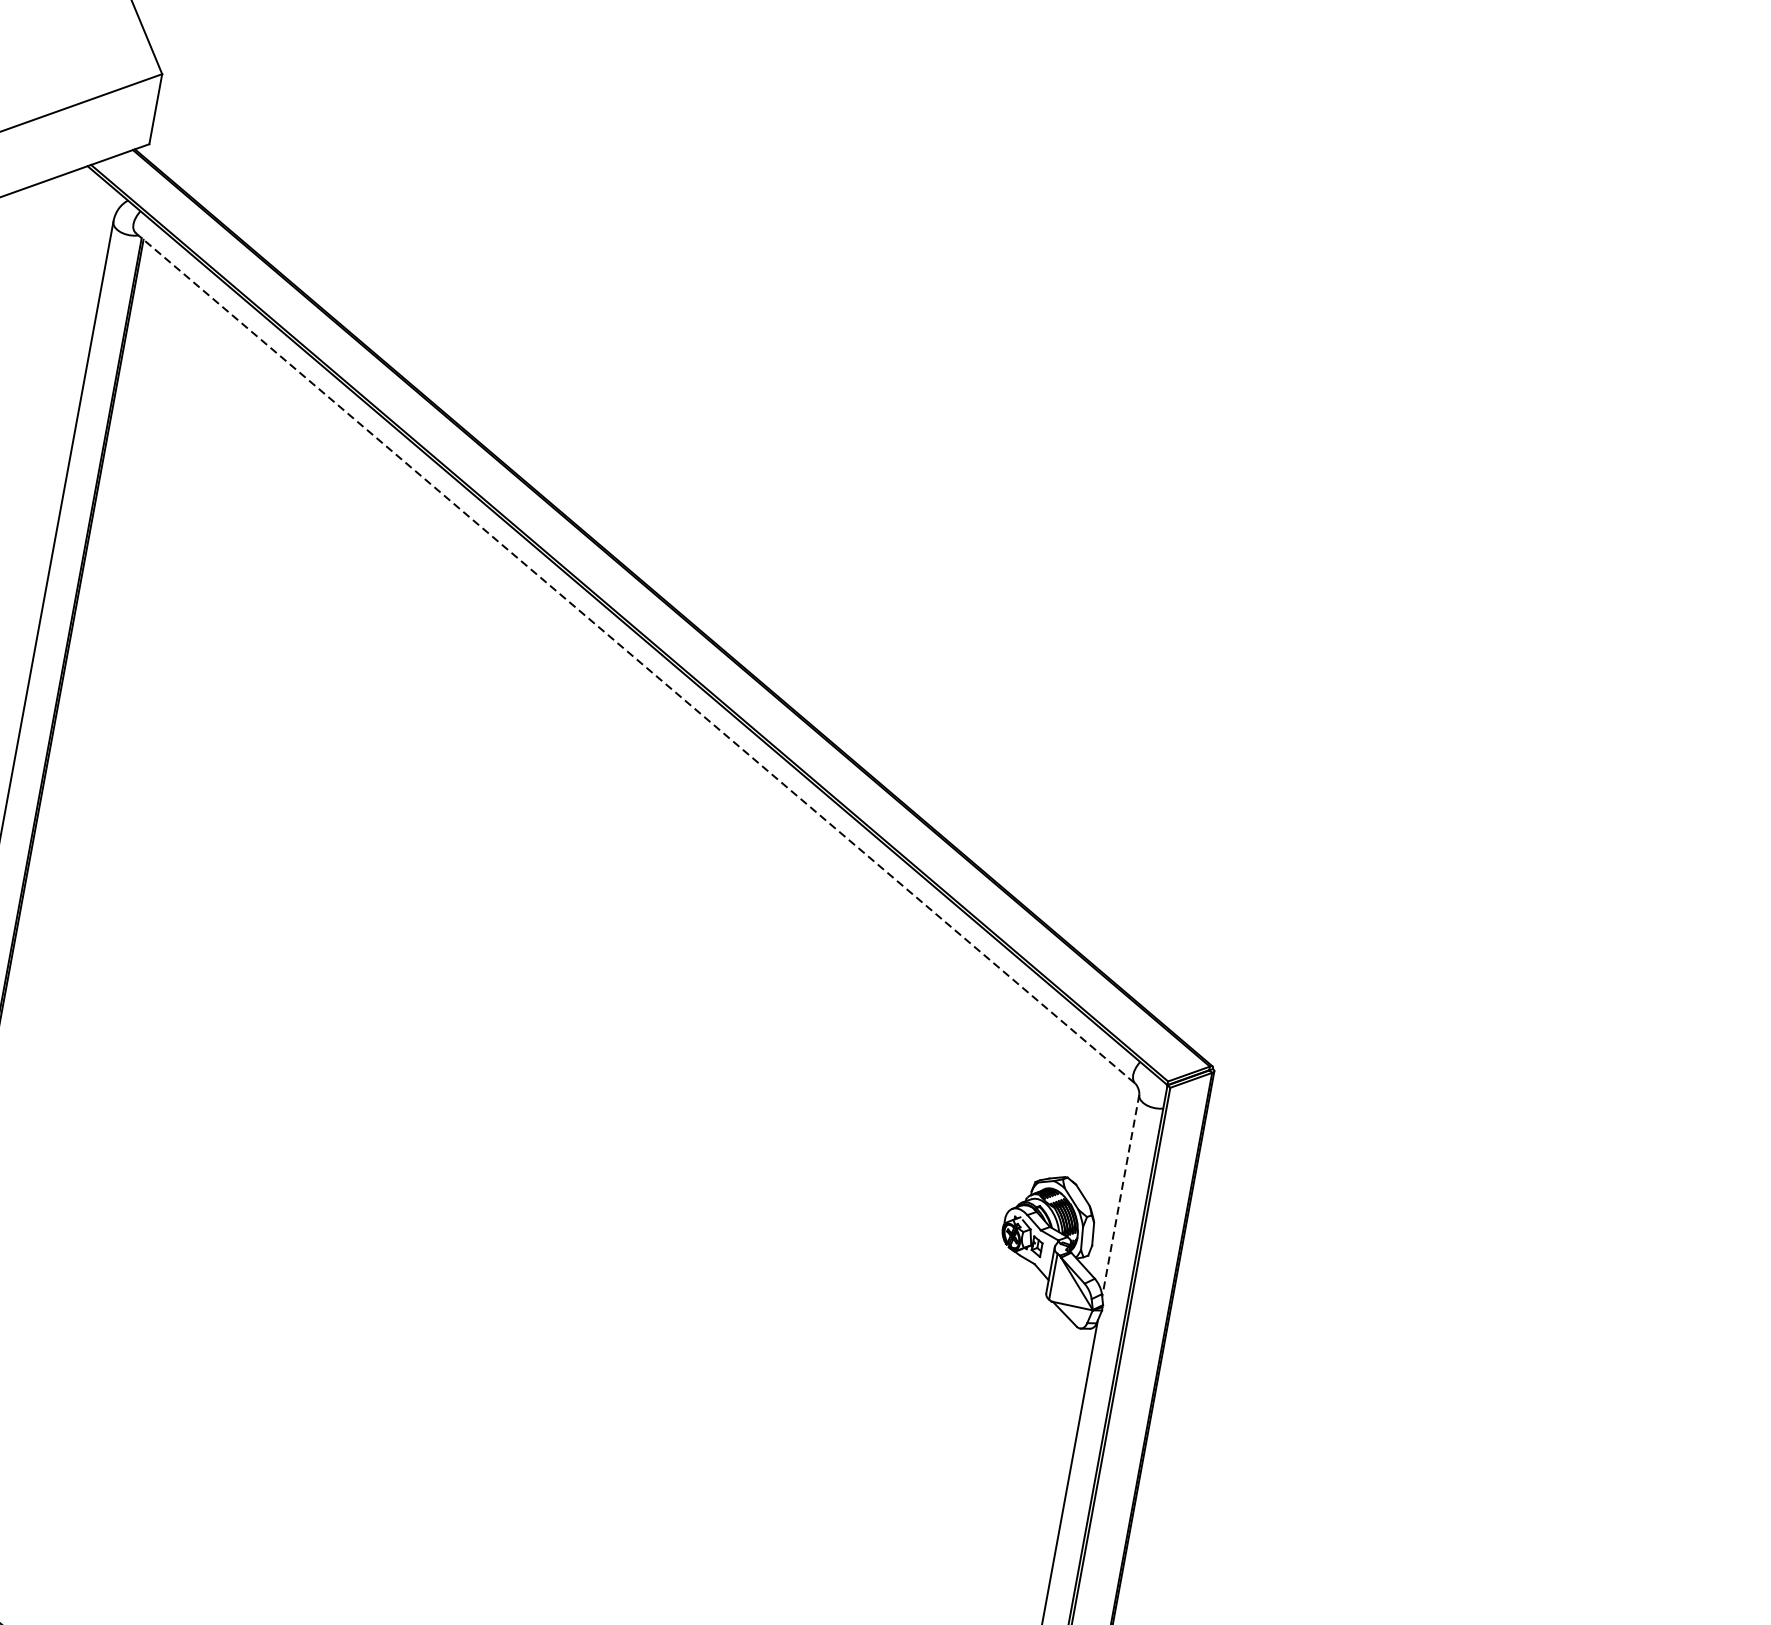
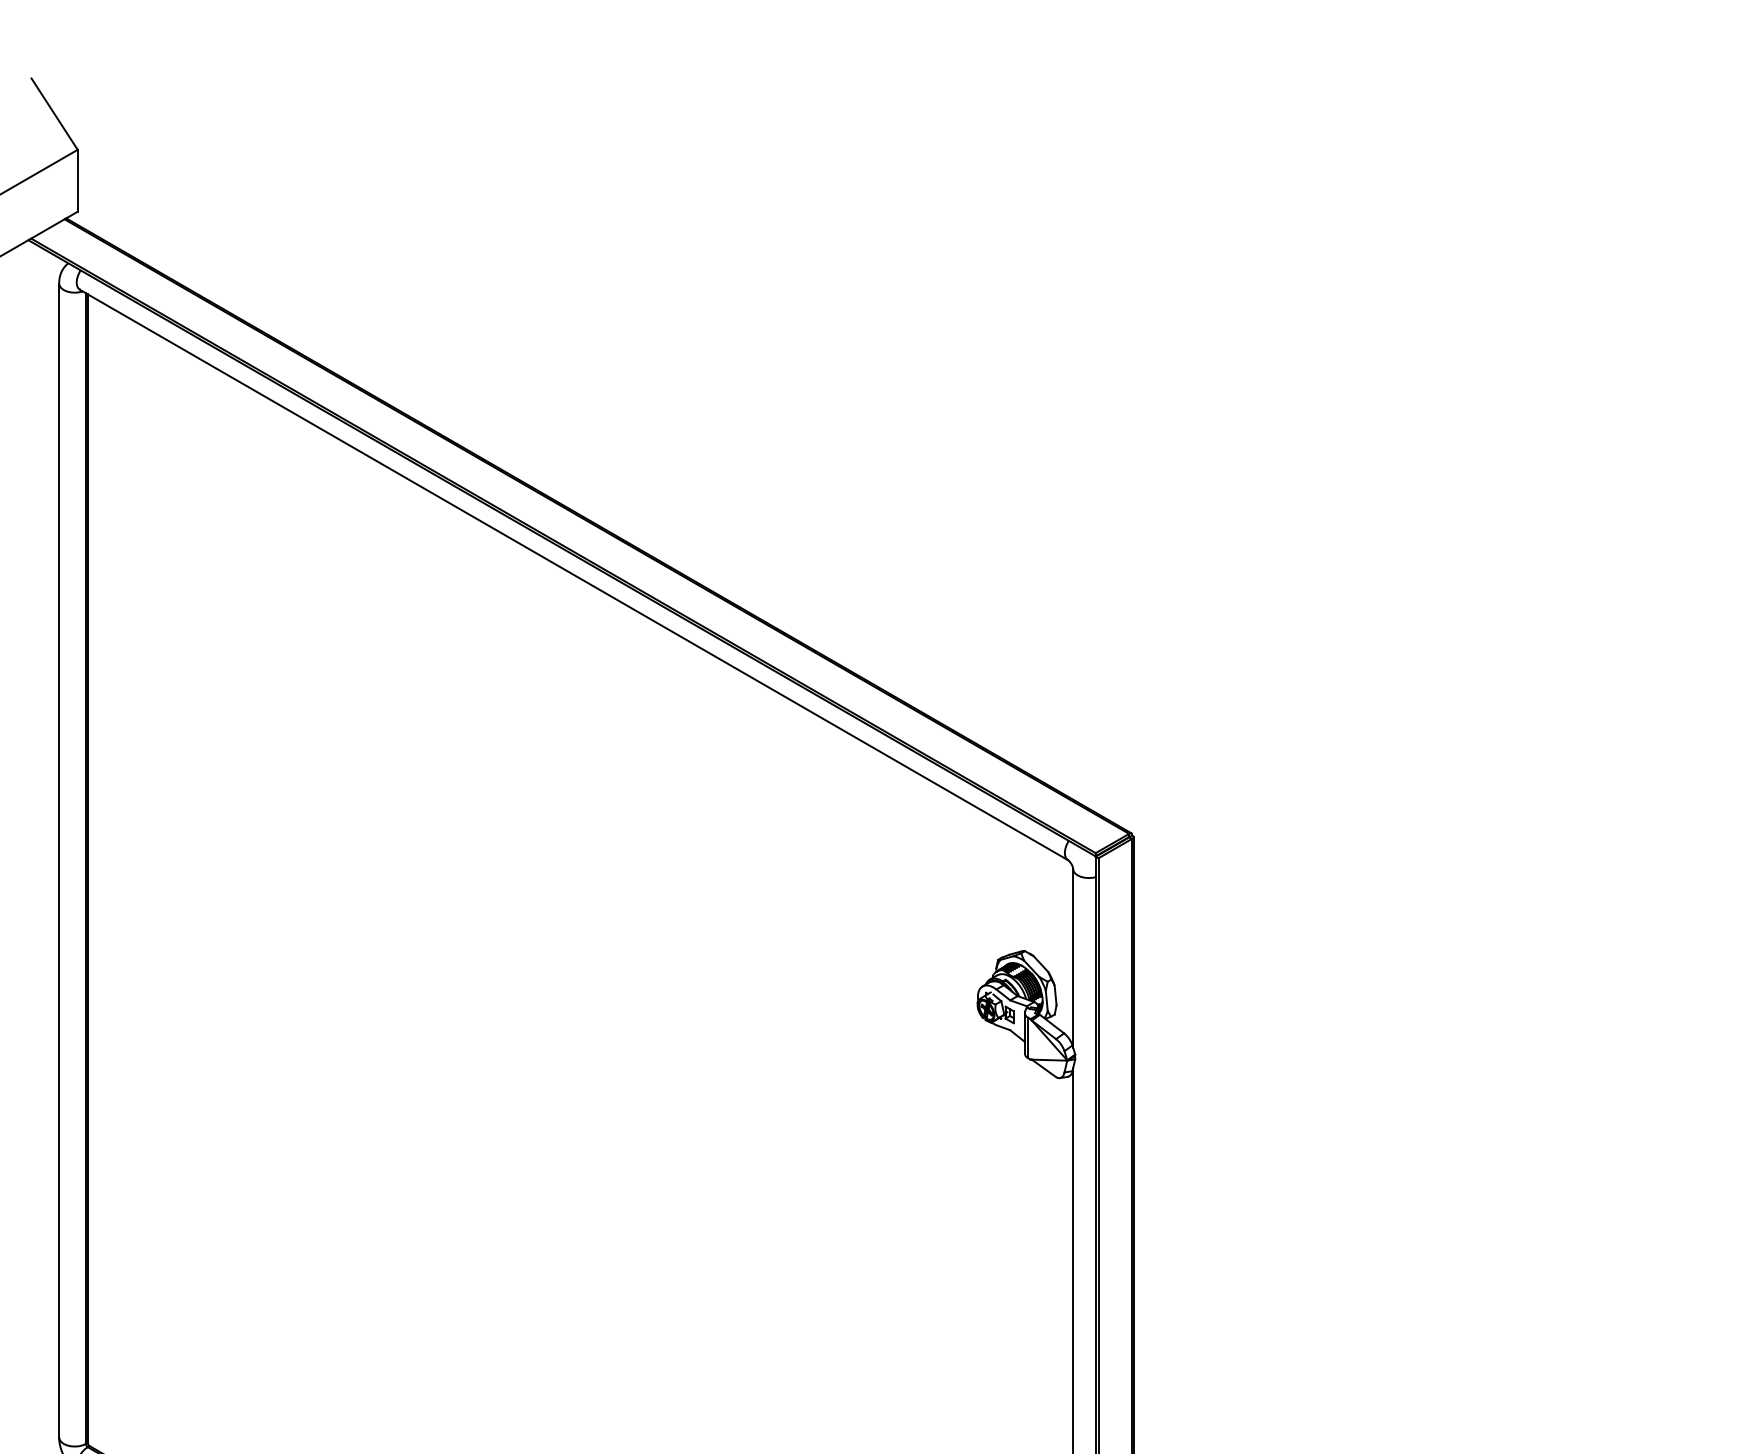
line: (635, 659) -> (574, 575), dashed -> solid
line: (1121, 1196) -> (1073, 958), dashed -> solid

